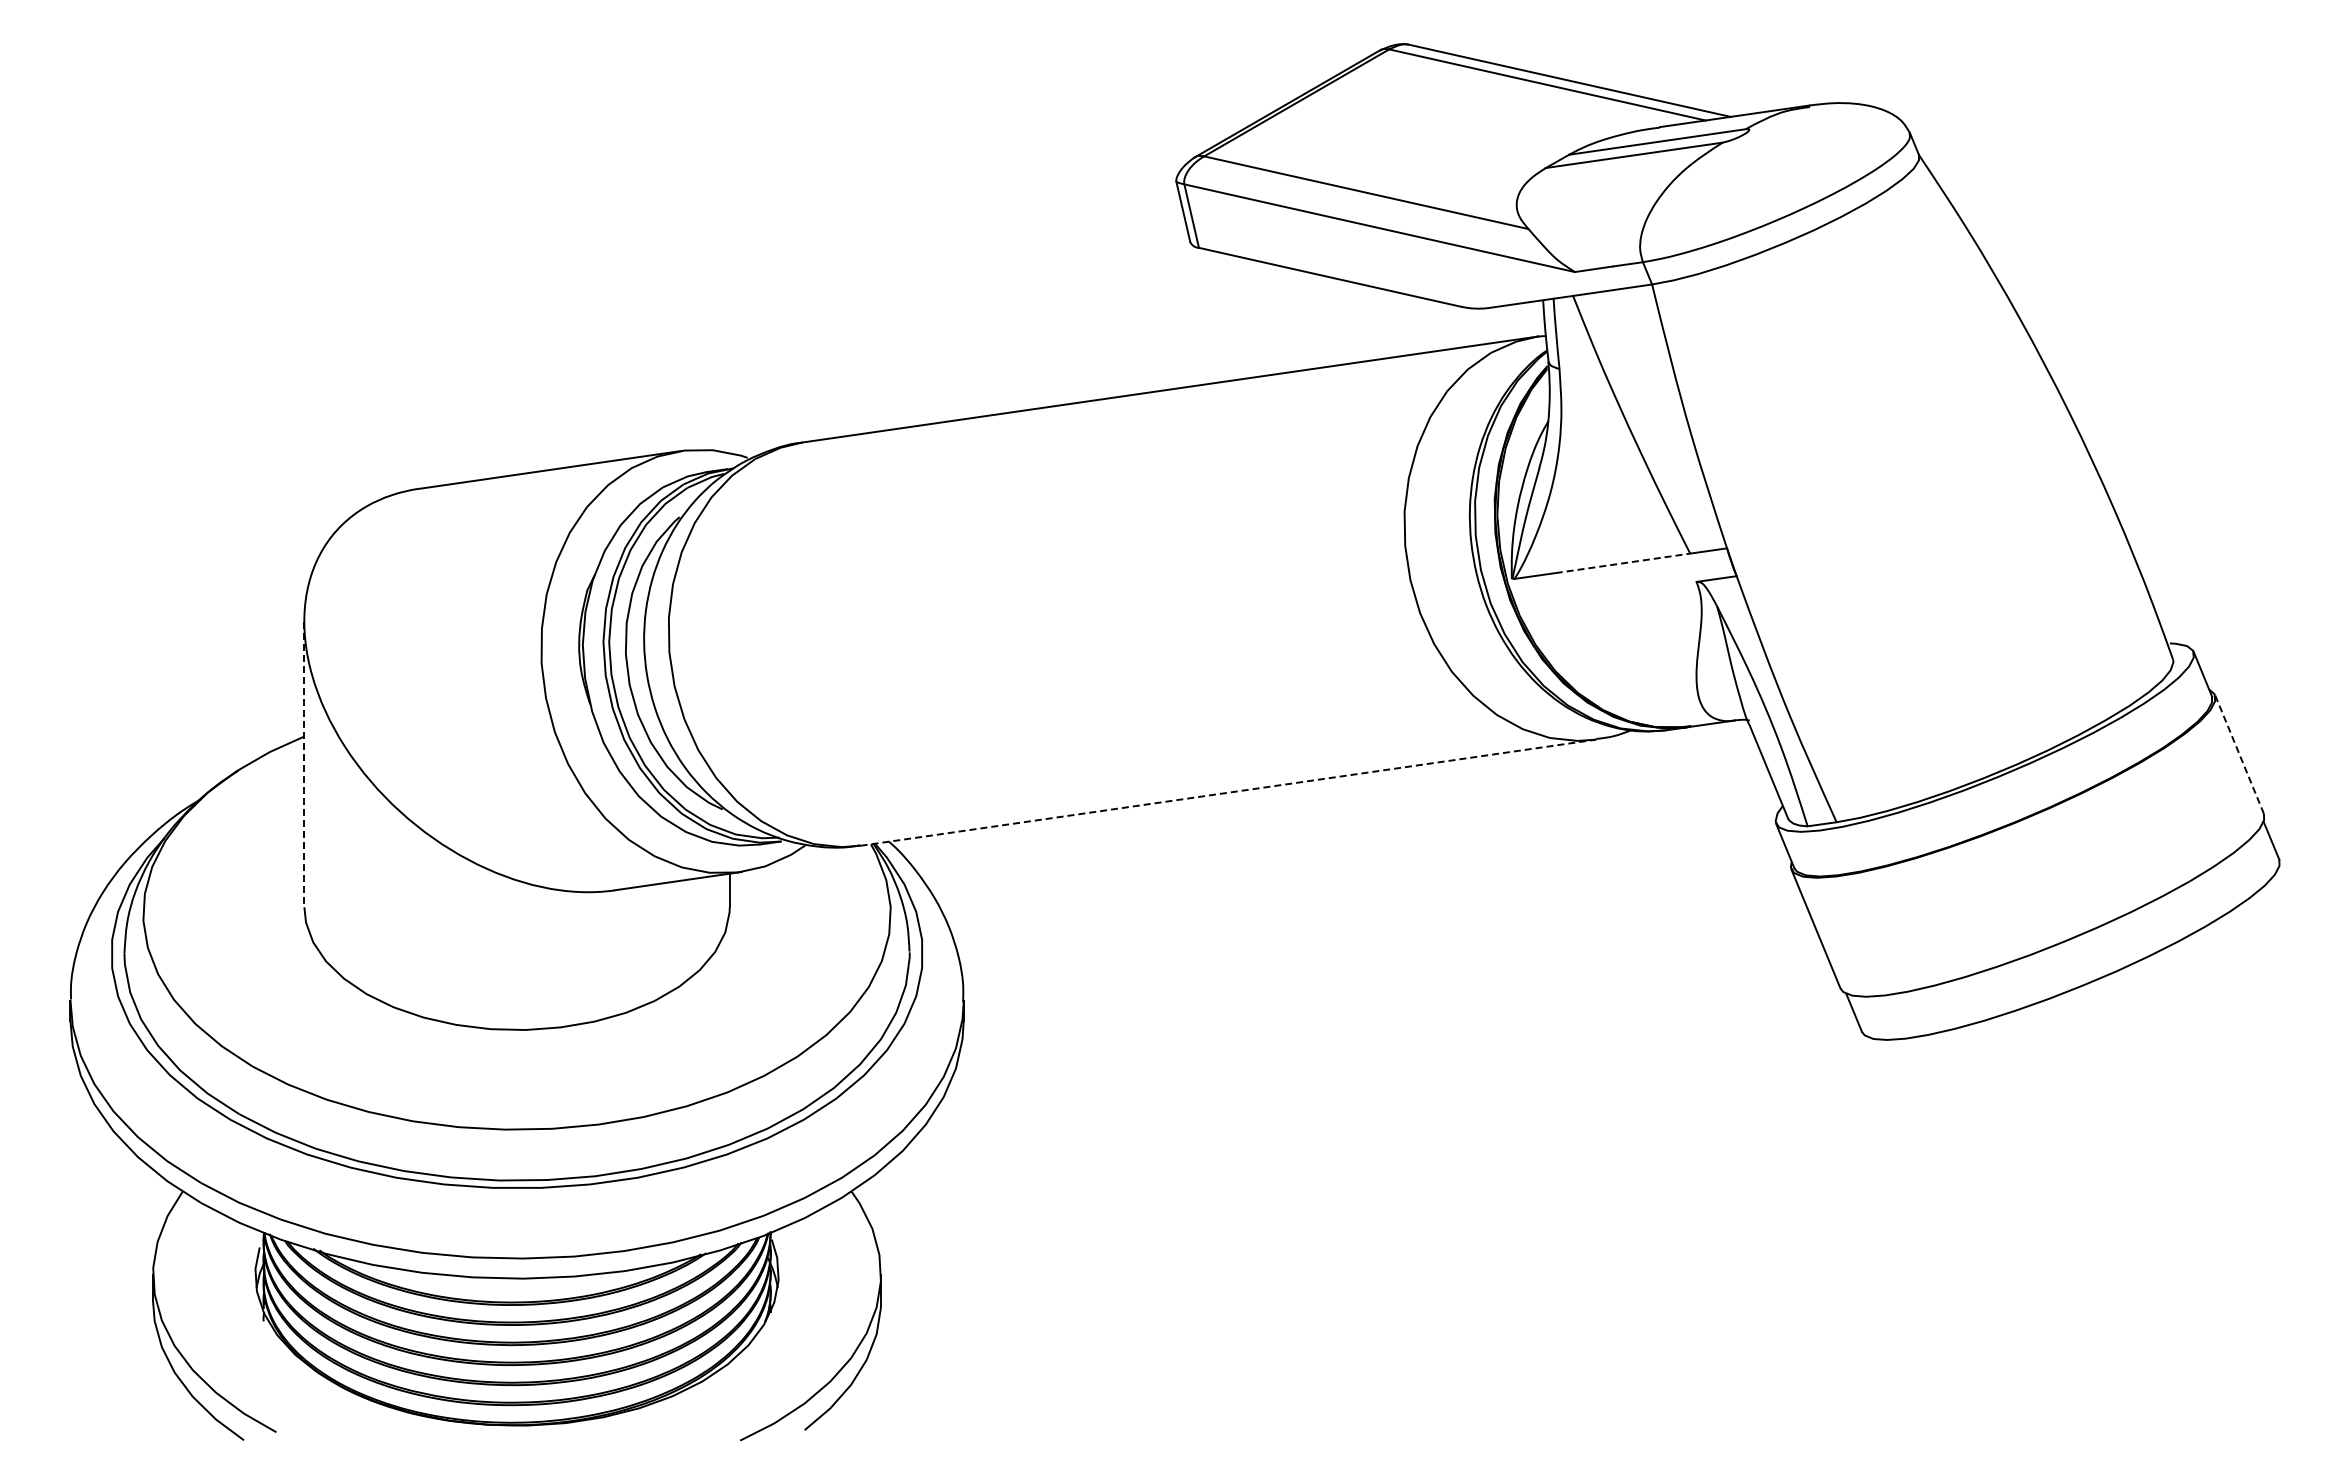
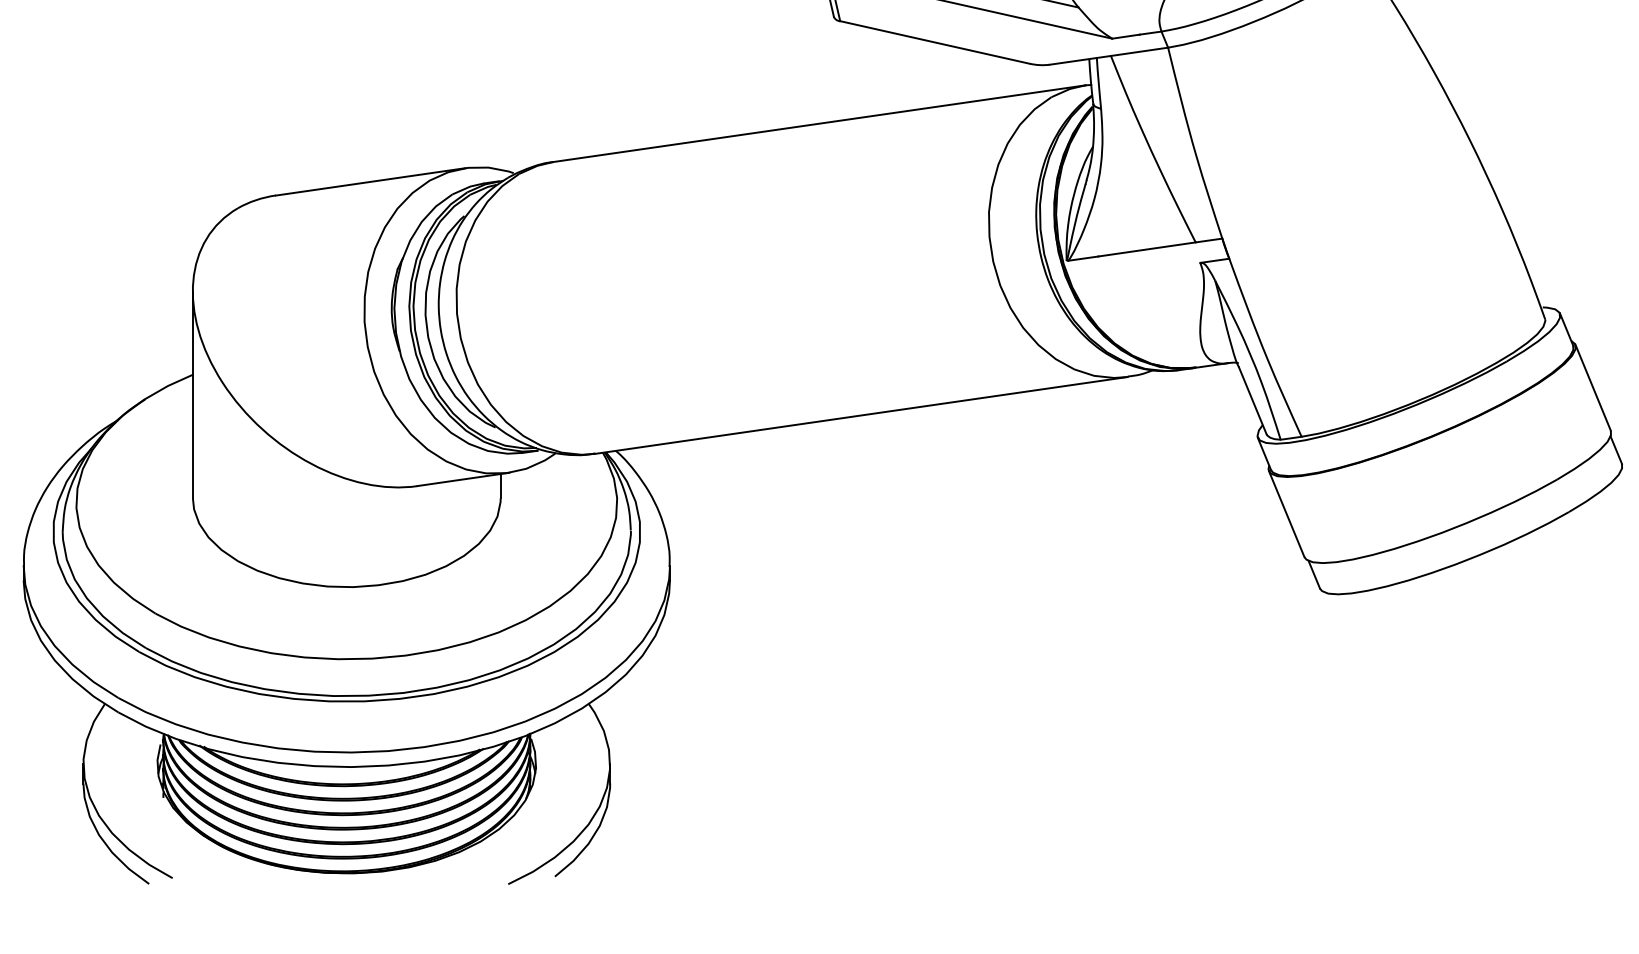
line: (1622, 563) -> (1146, 249), dashed -> solid
line: (2239, 753) -> (1593, 387), dashed -> solid
line: (304, 764) -> (192, 395), dashed -> solid
line: (1228, 792) -> (861, 415), dashed -> solid

